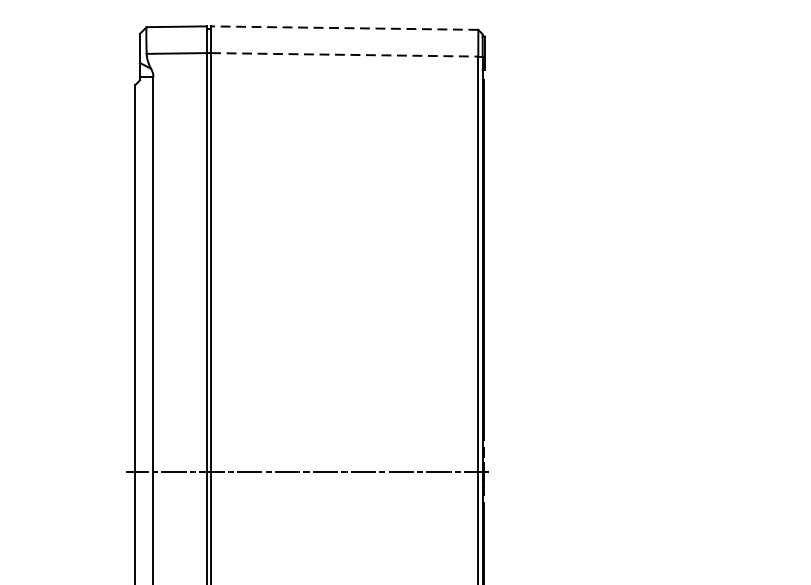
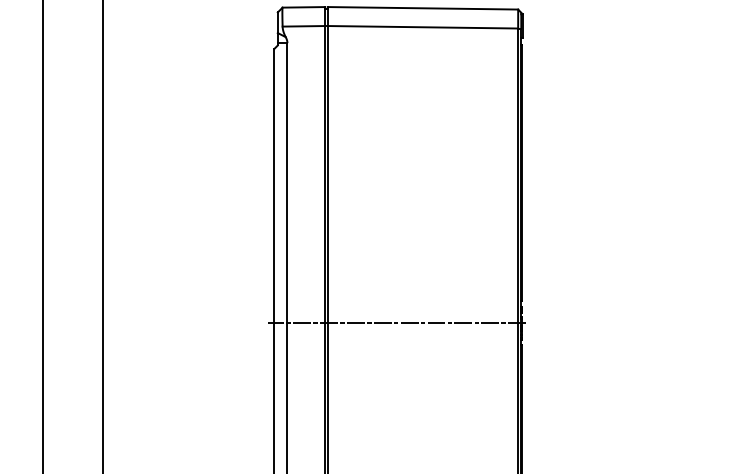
line: (345, 28) -> (423, 8), dashed -> solid
line: (345, 55) -> (423, 27), dashed -> solid

